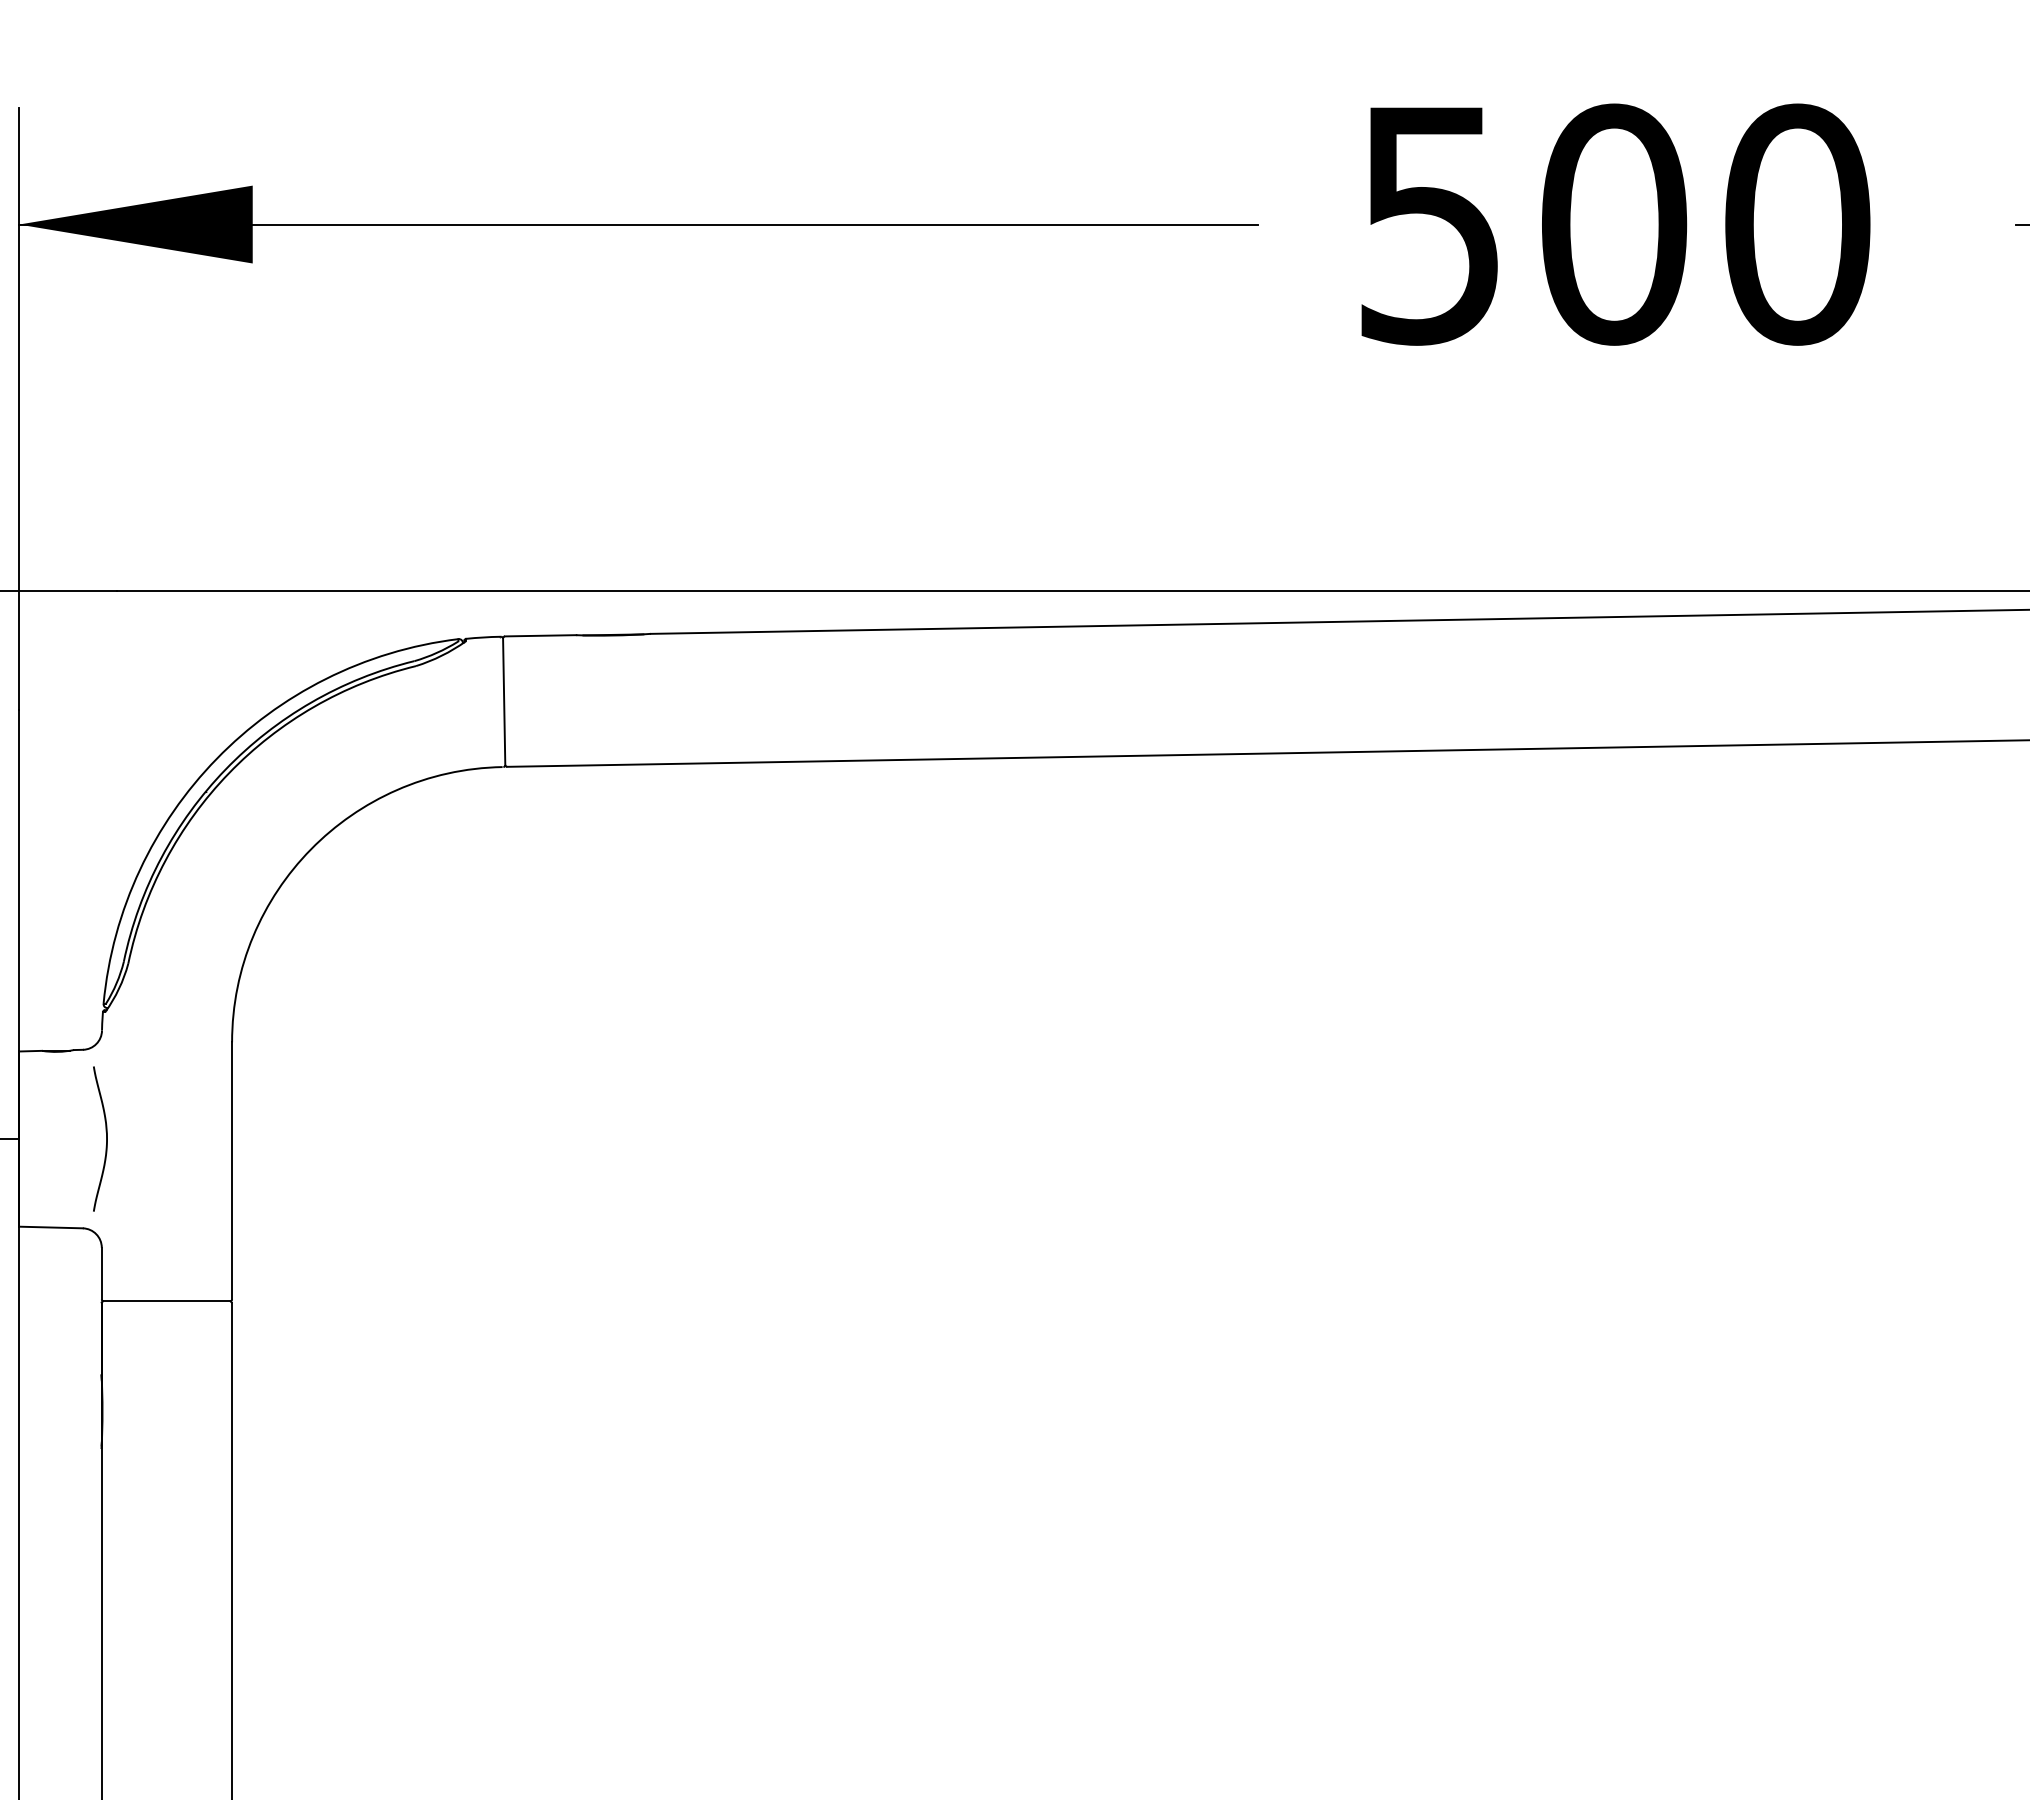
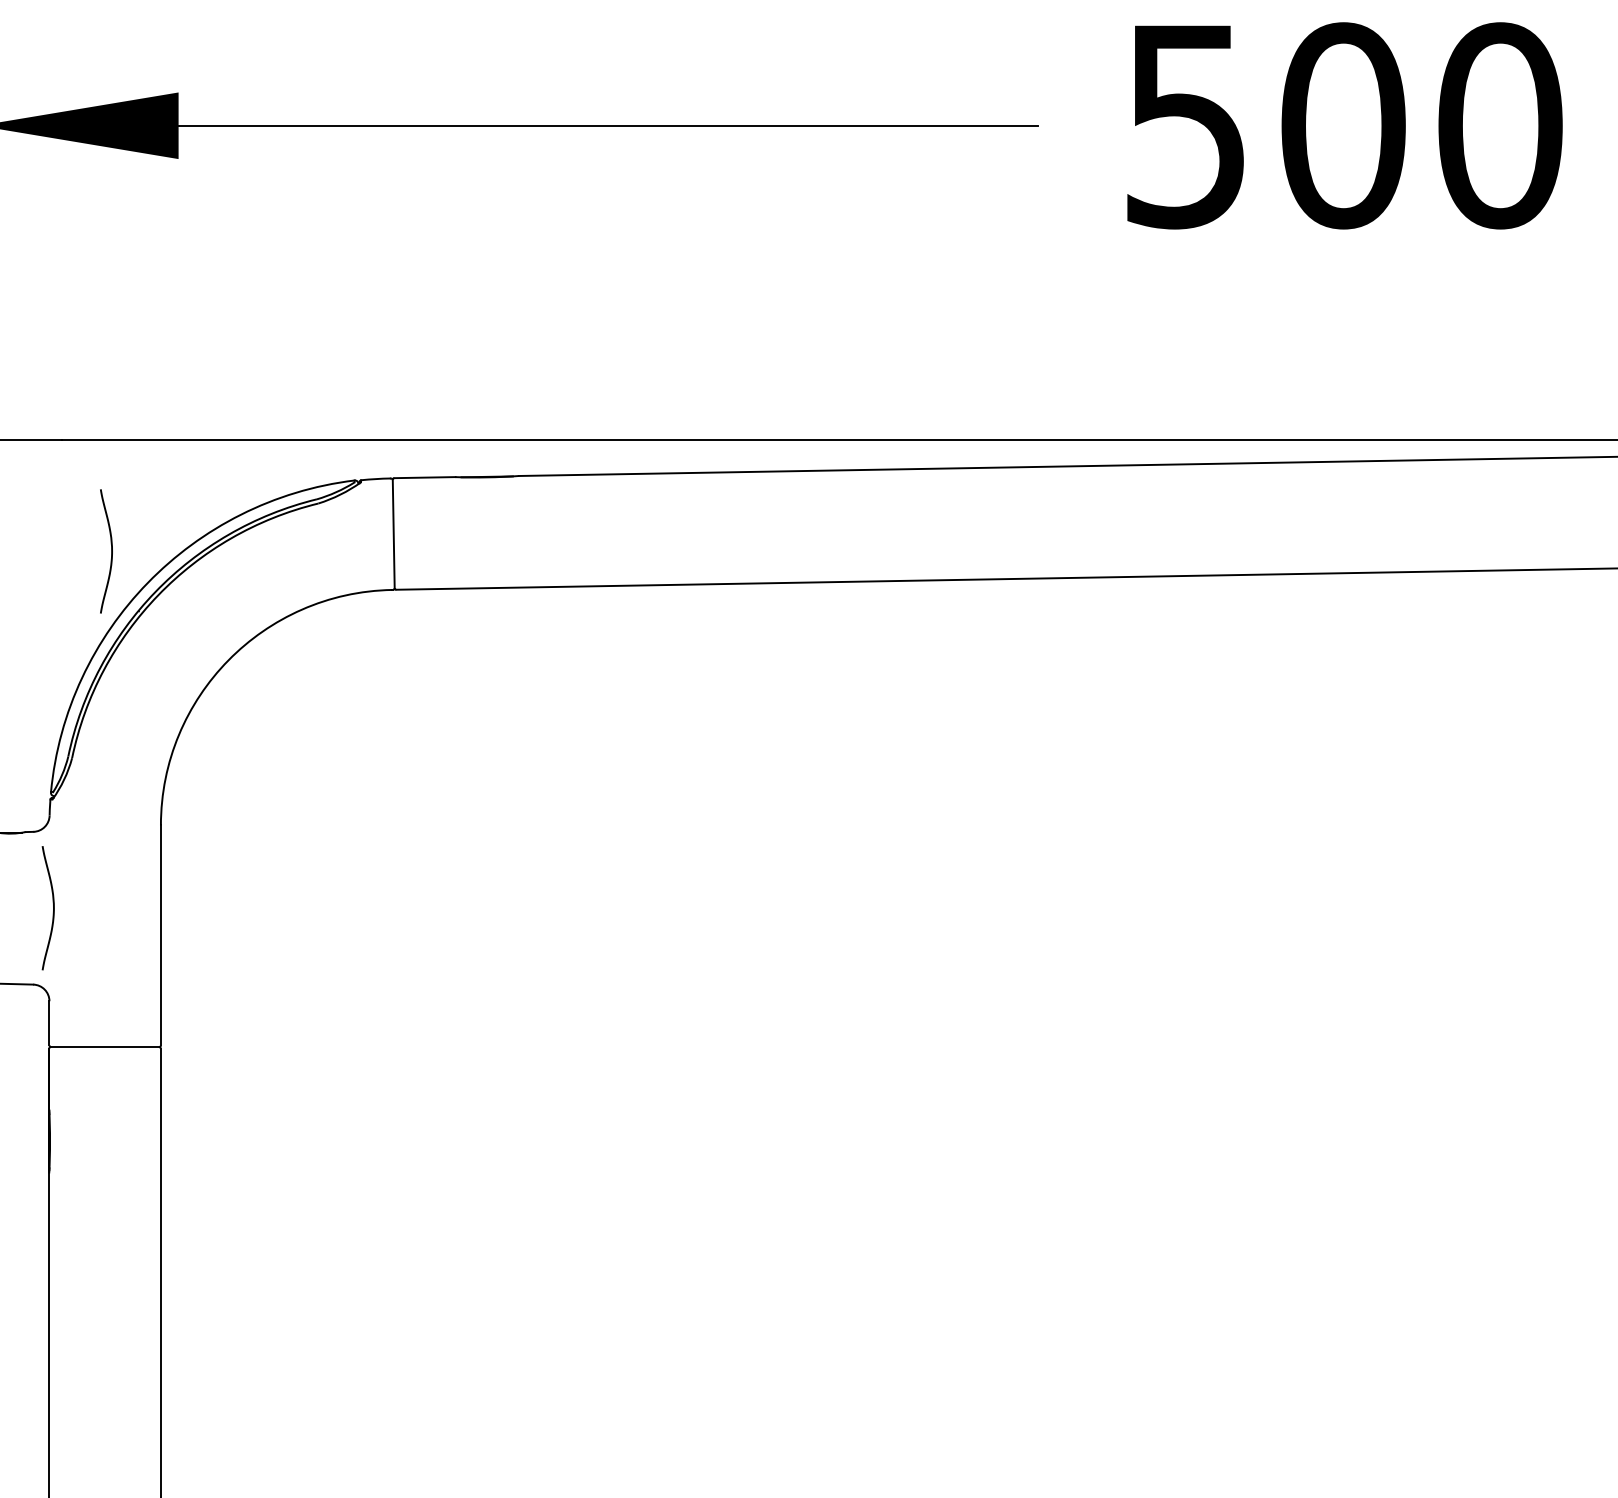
curve: (174, 721) -> (111, 550), added

